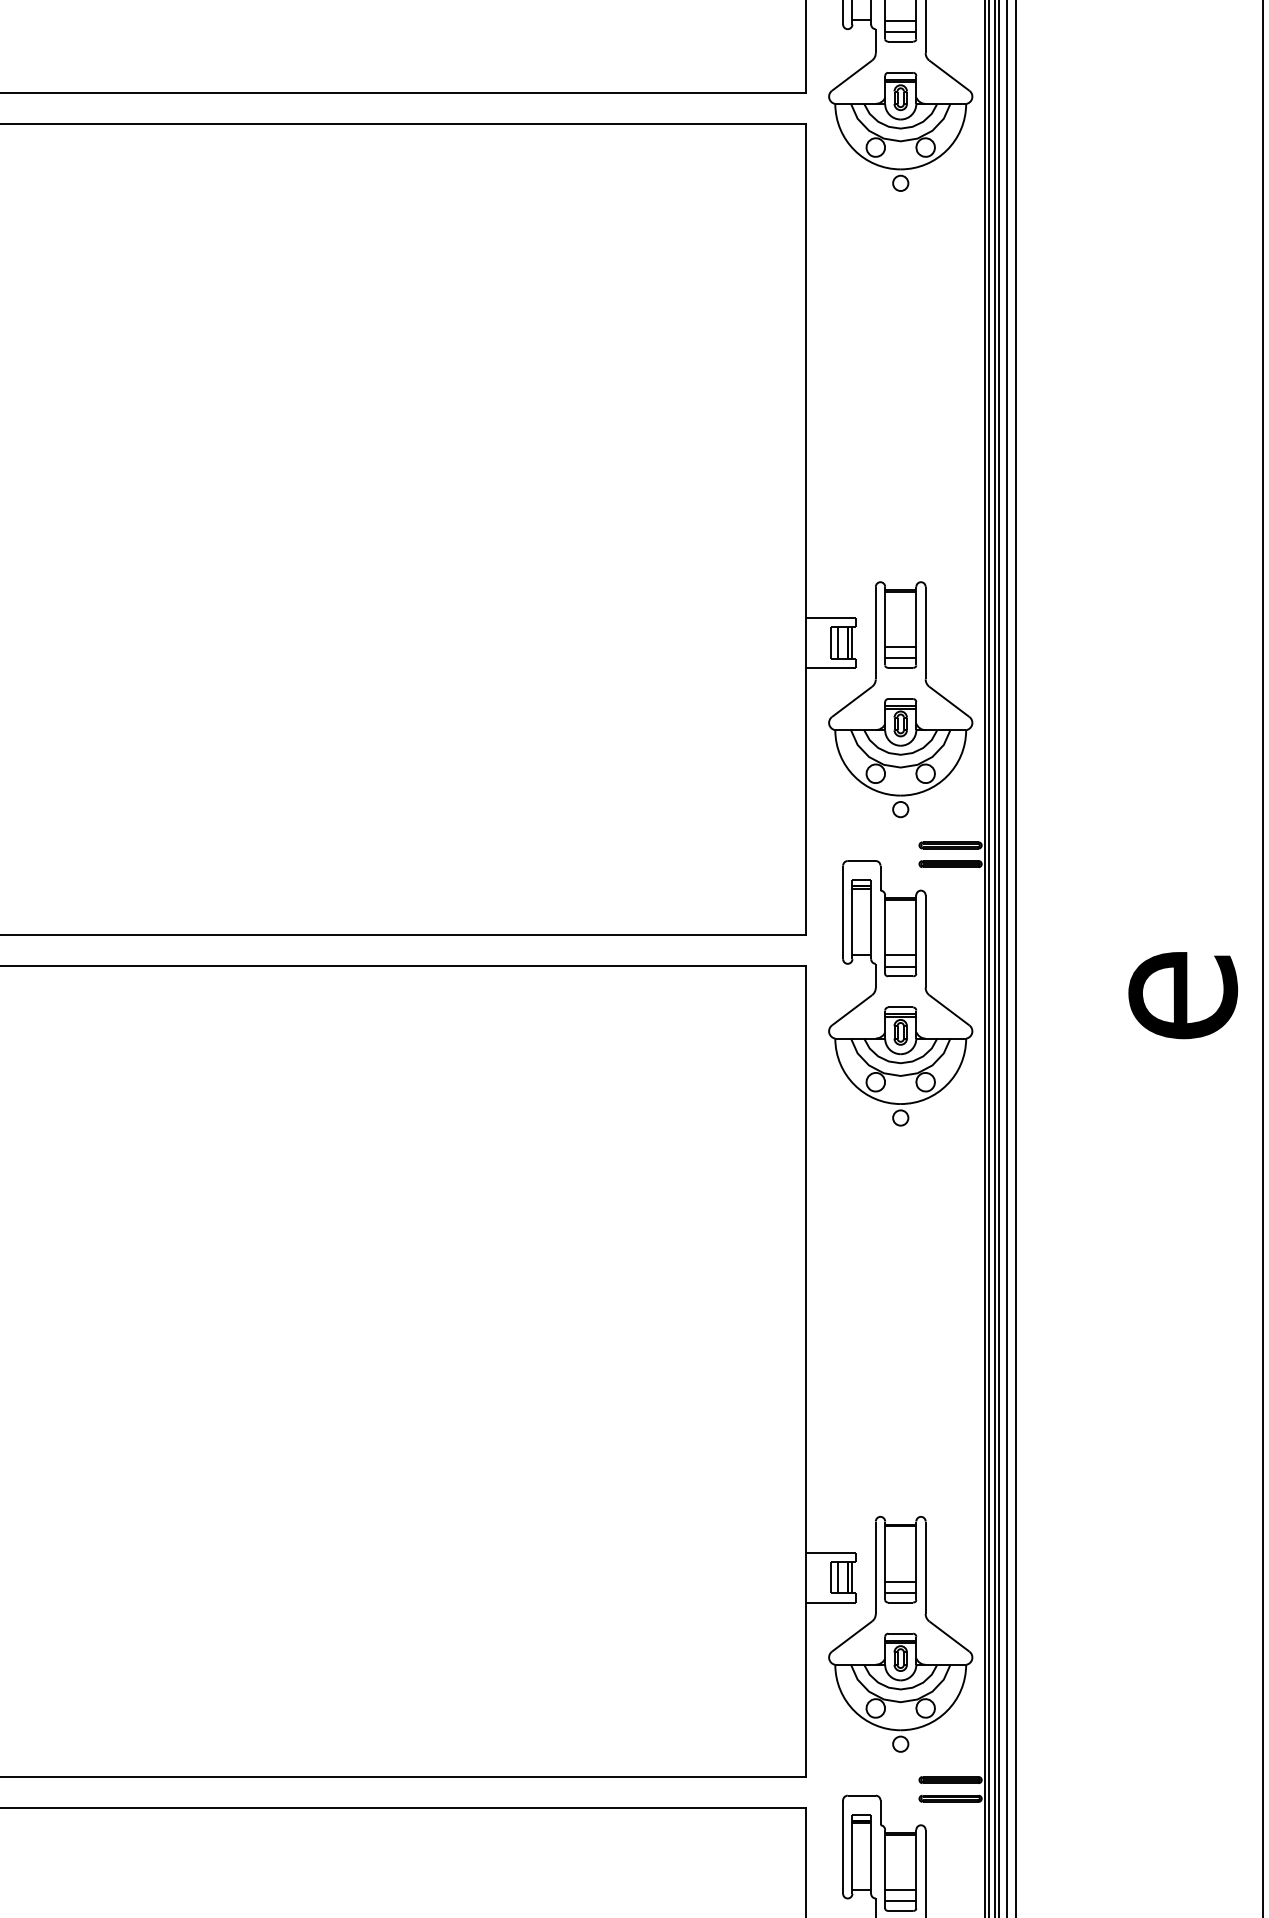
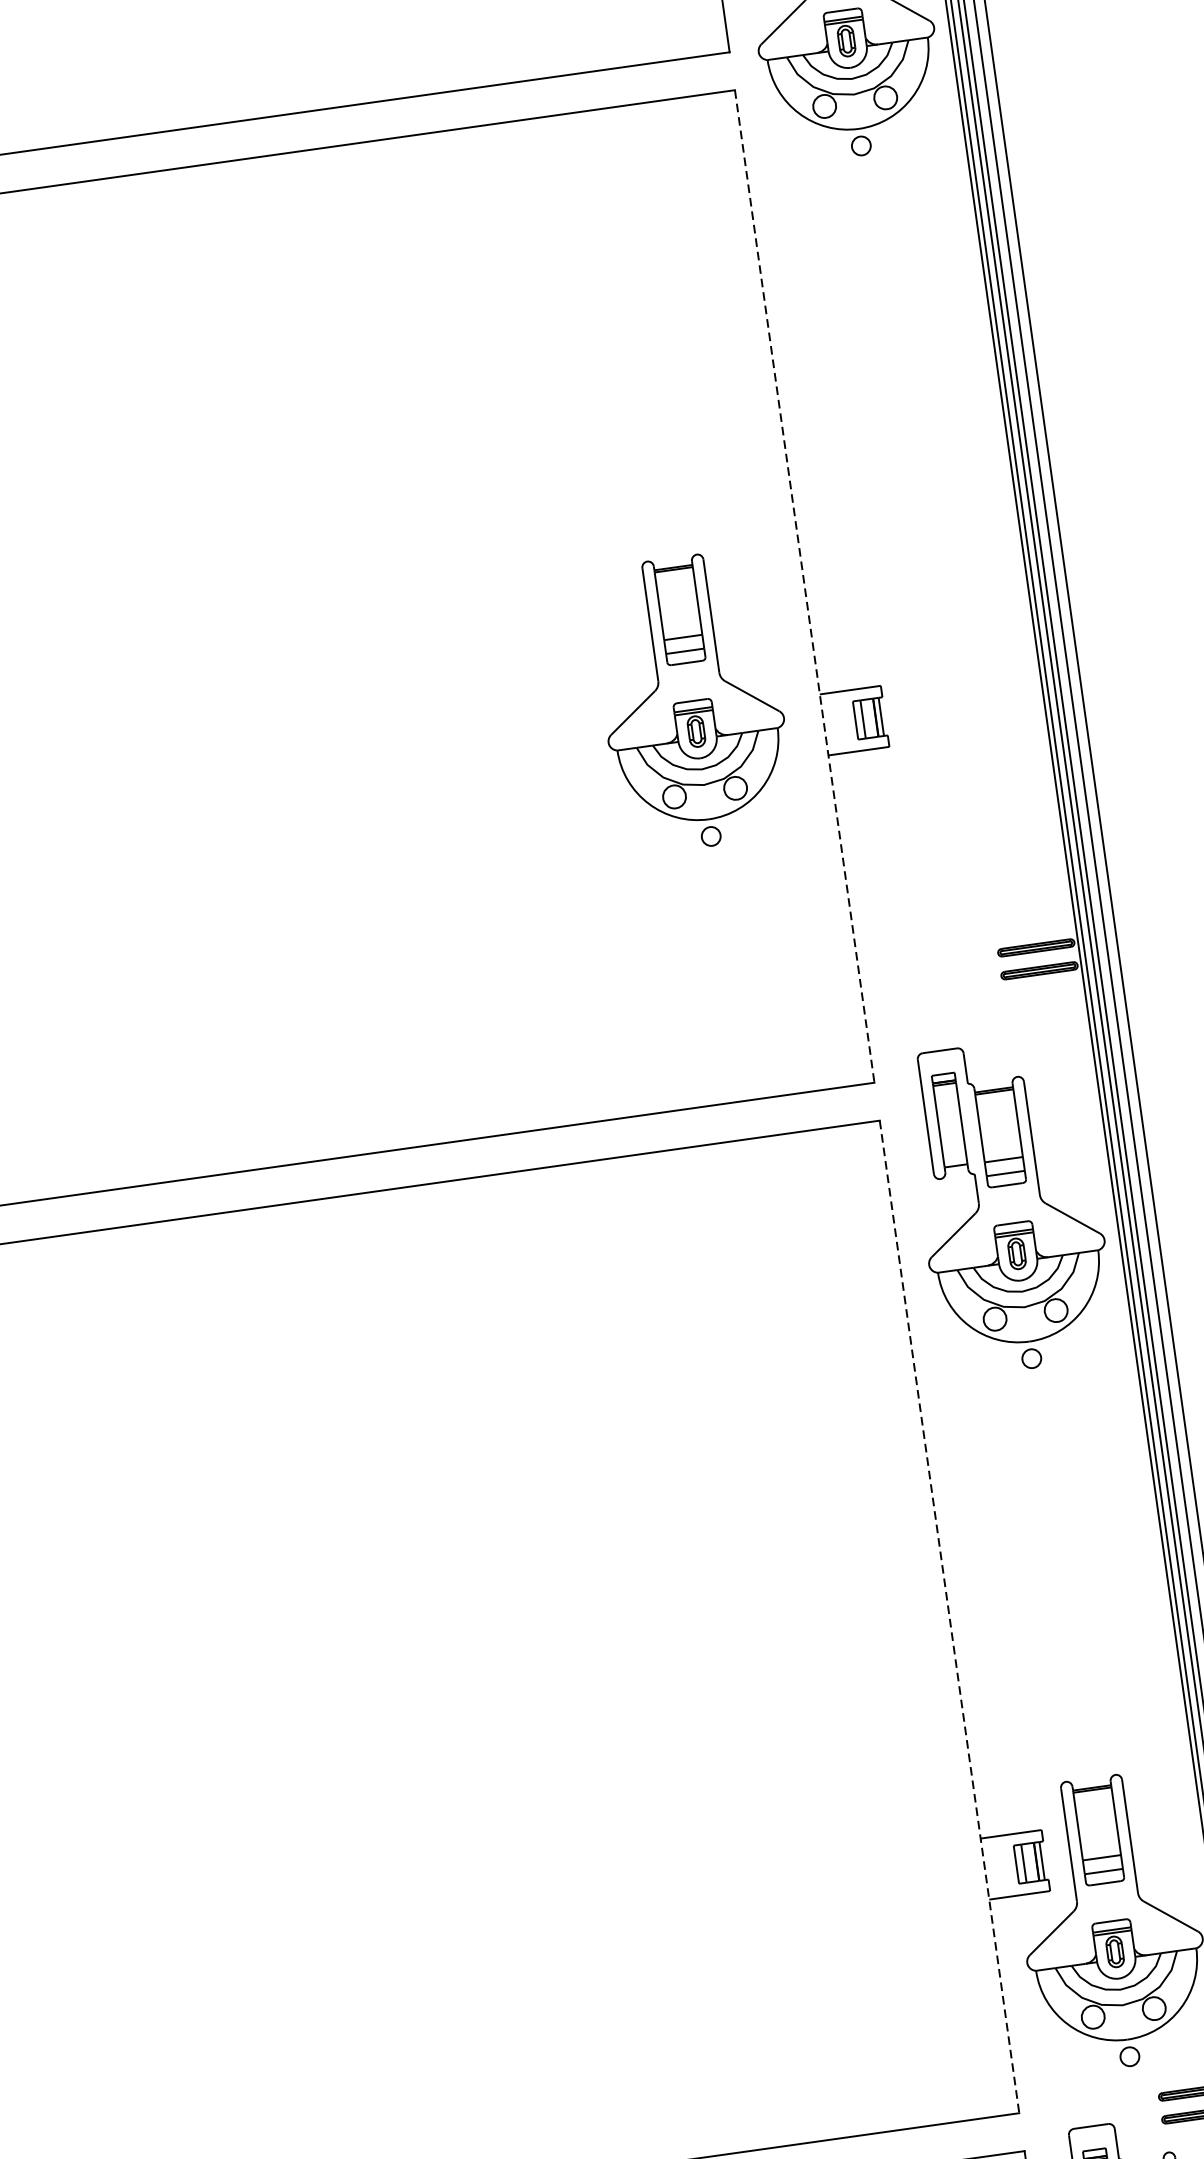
line: (805, 530) -> (804, 587), solid -> dashed
part: (900, 699) -> (691, 701), moved
part: (900, 993) -> (1010, 1206), moved
line: (805, 1372) -> (949, 1618), solid -> dashed

